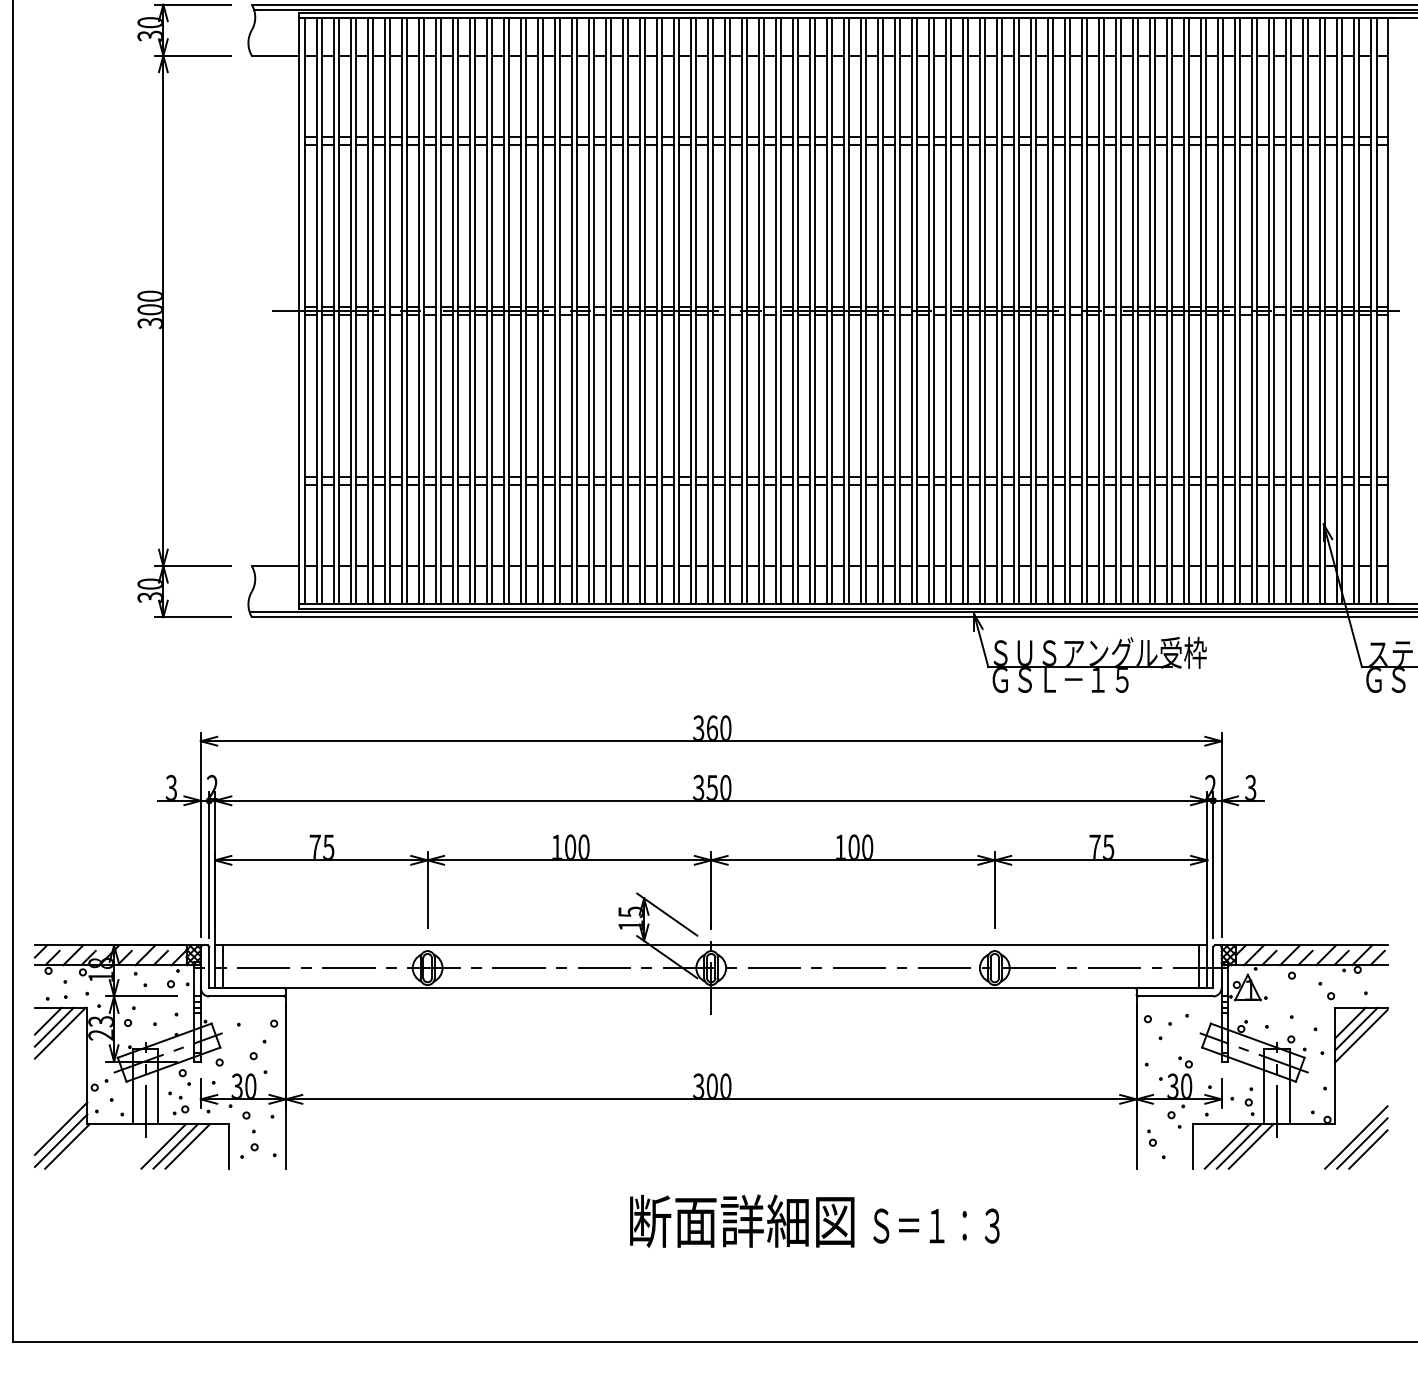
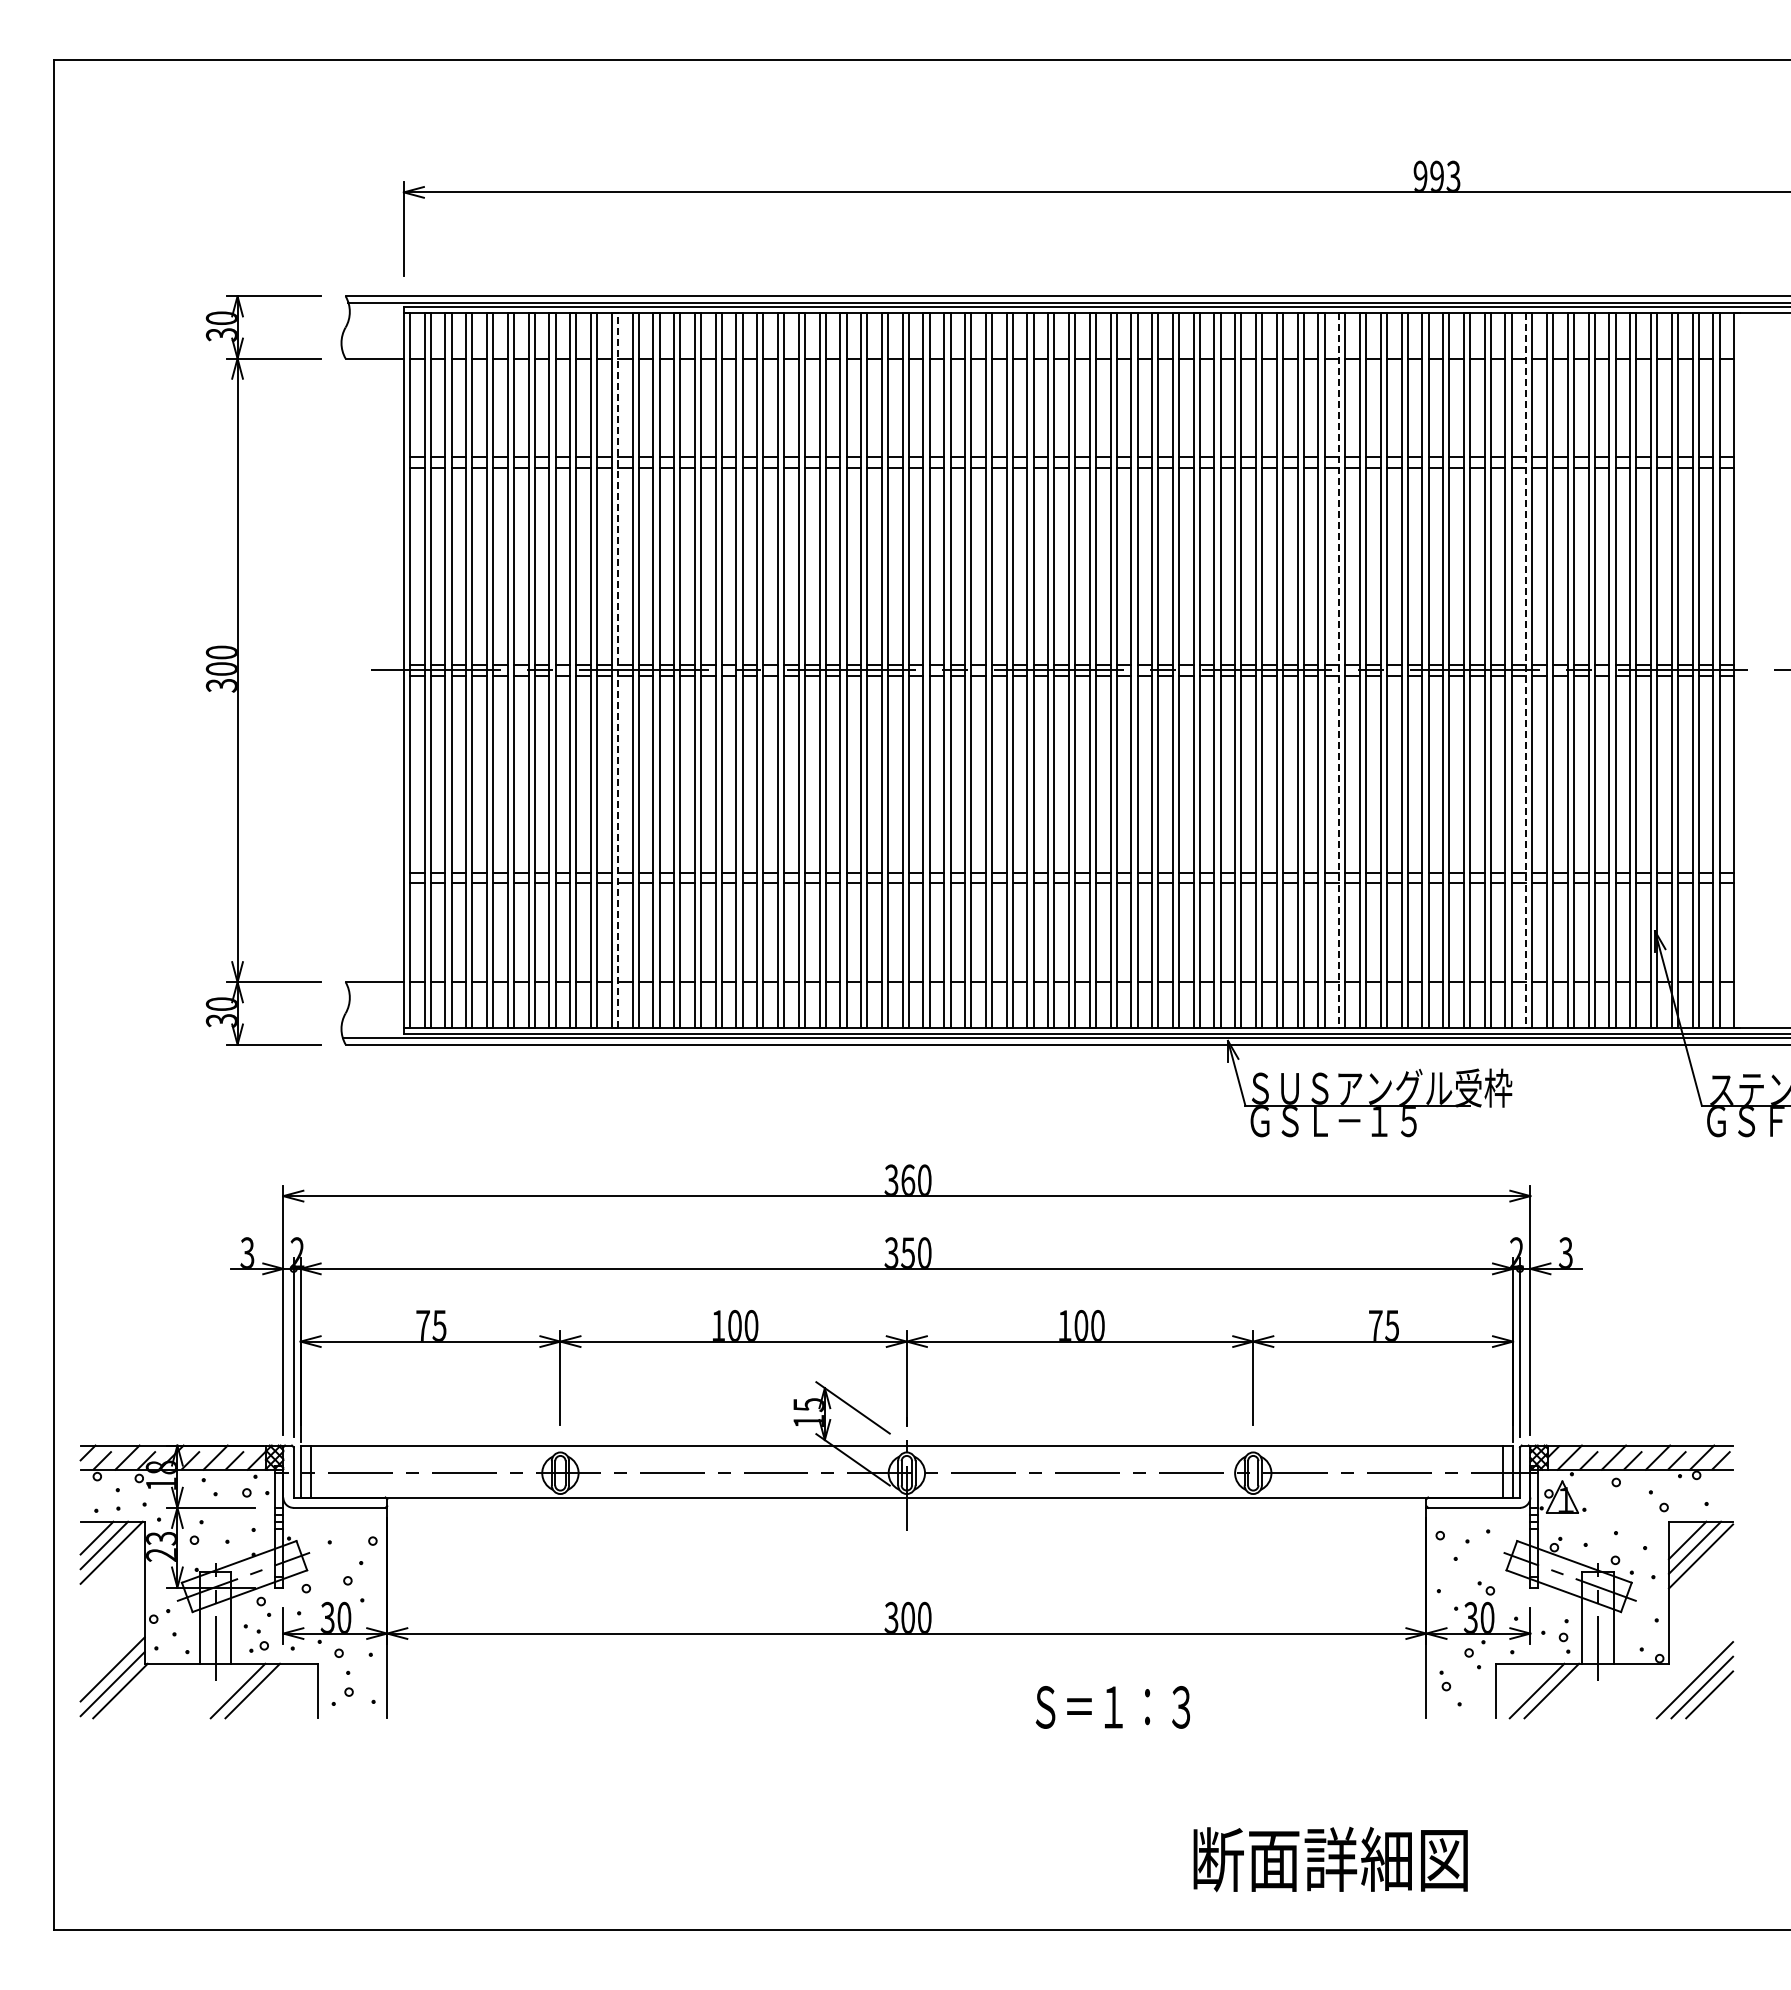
line: (474, 310) -> (617, 669), solid -> dashed
line: (1065, 310) -> (1339, 670), solid -> dashed
line: (1218, 310) -> (1526, 670), solid -> dashed
line: (187, 1145) -> (267, 1690), removed
line: (1251, 1145) -> (1566, 1690), removed
text: (742, 1221) -> (1330, 1859), moved
text: (936, 1226) -> (1112, 1707), moved

